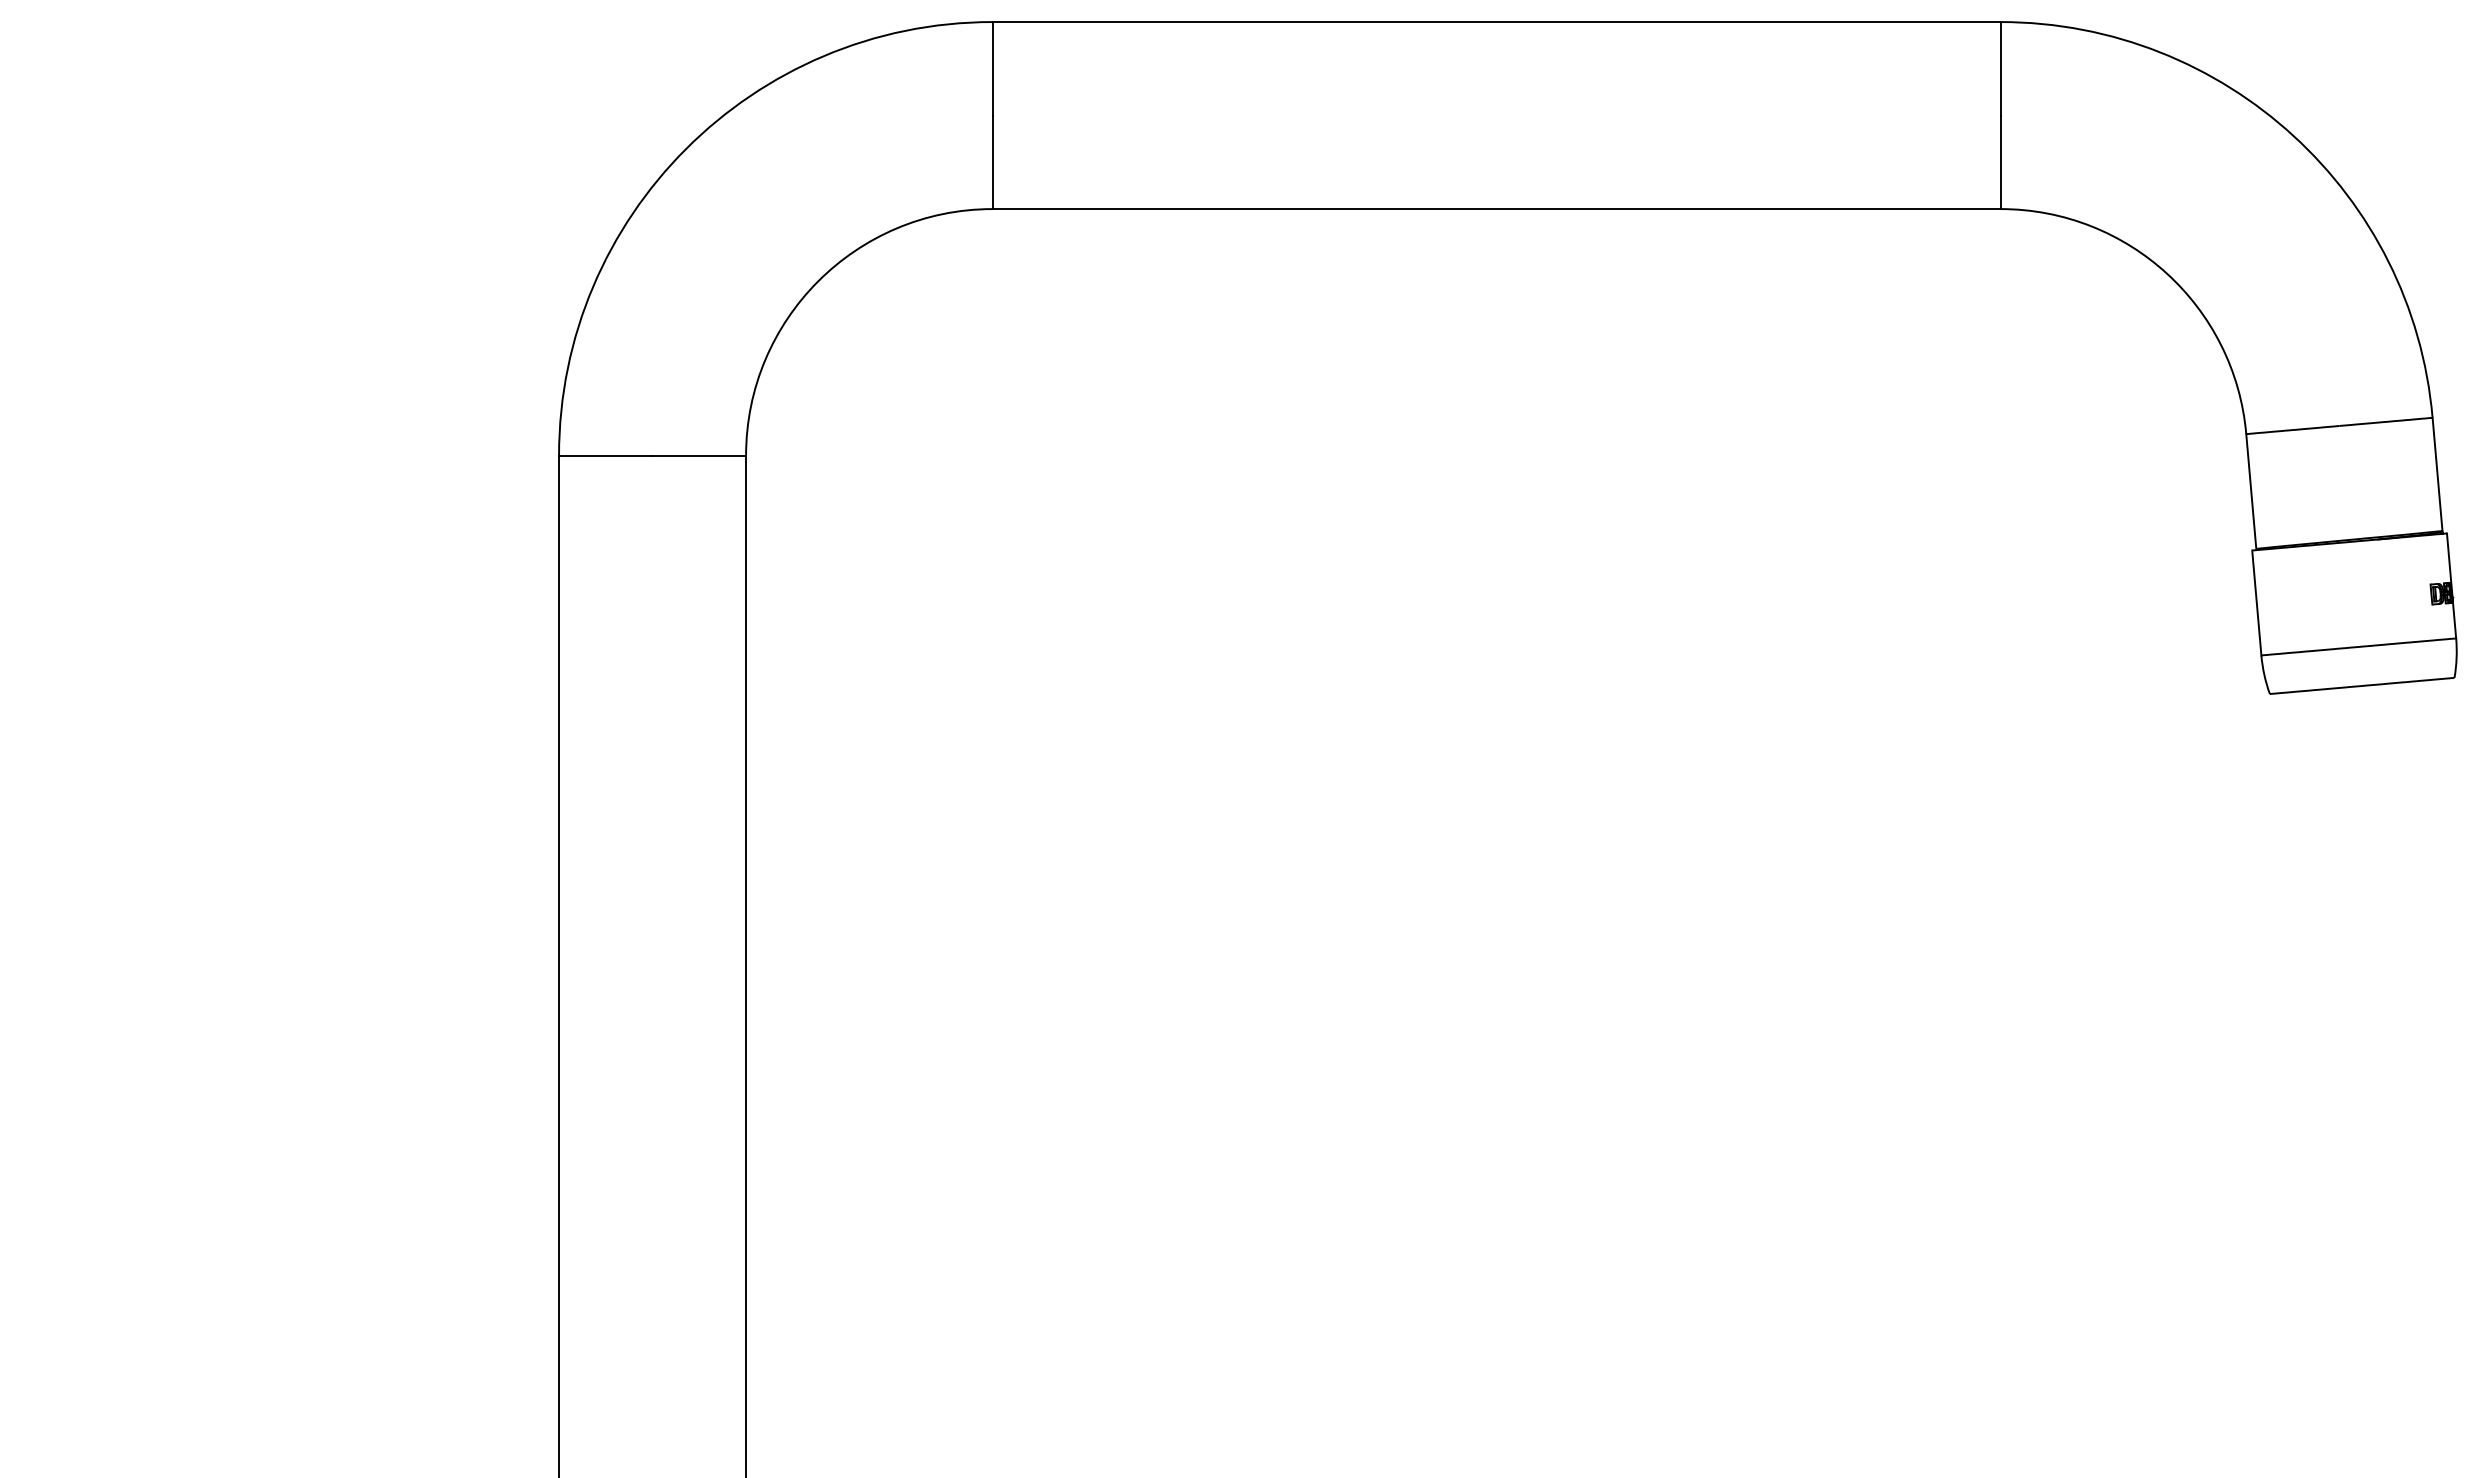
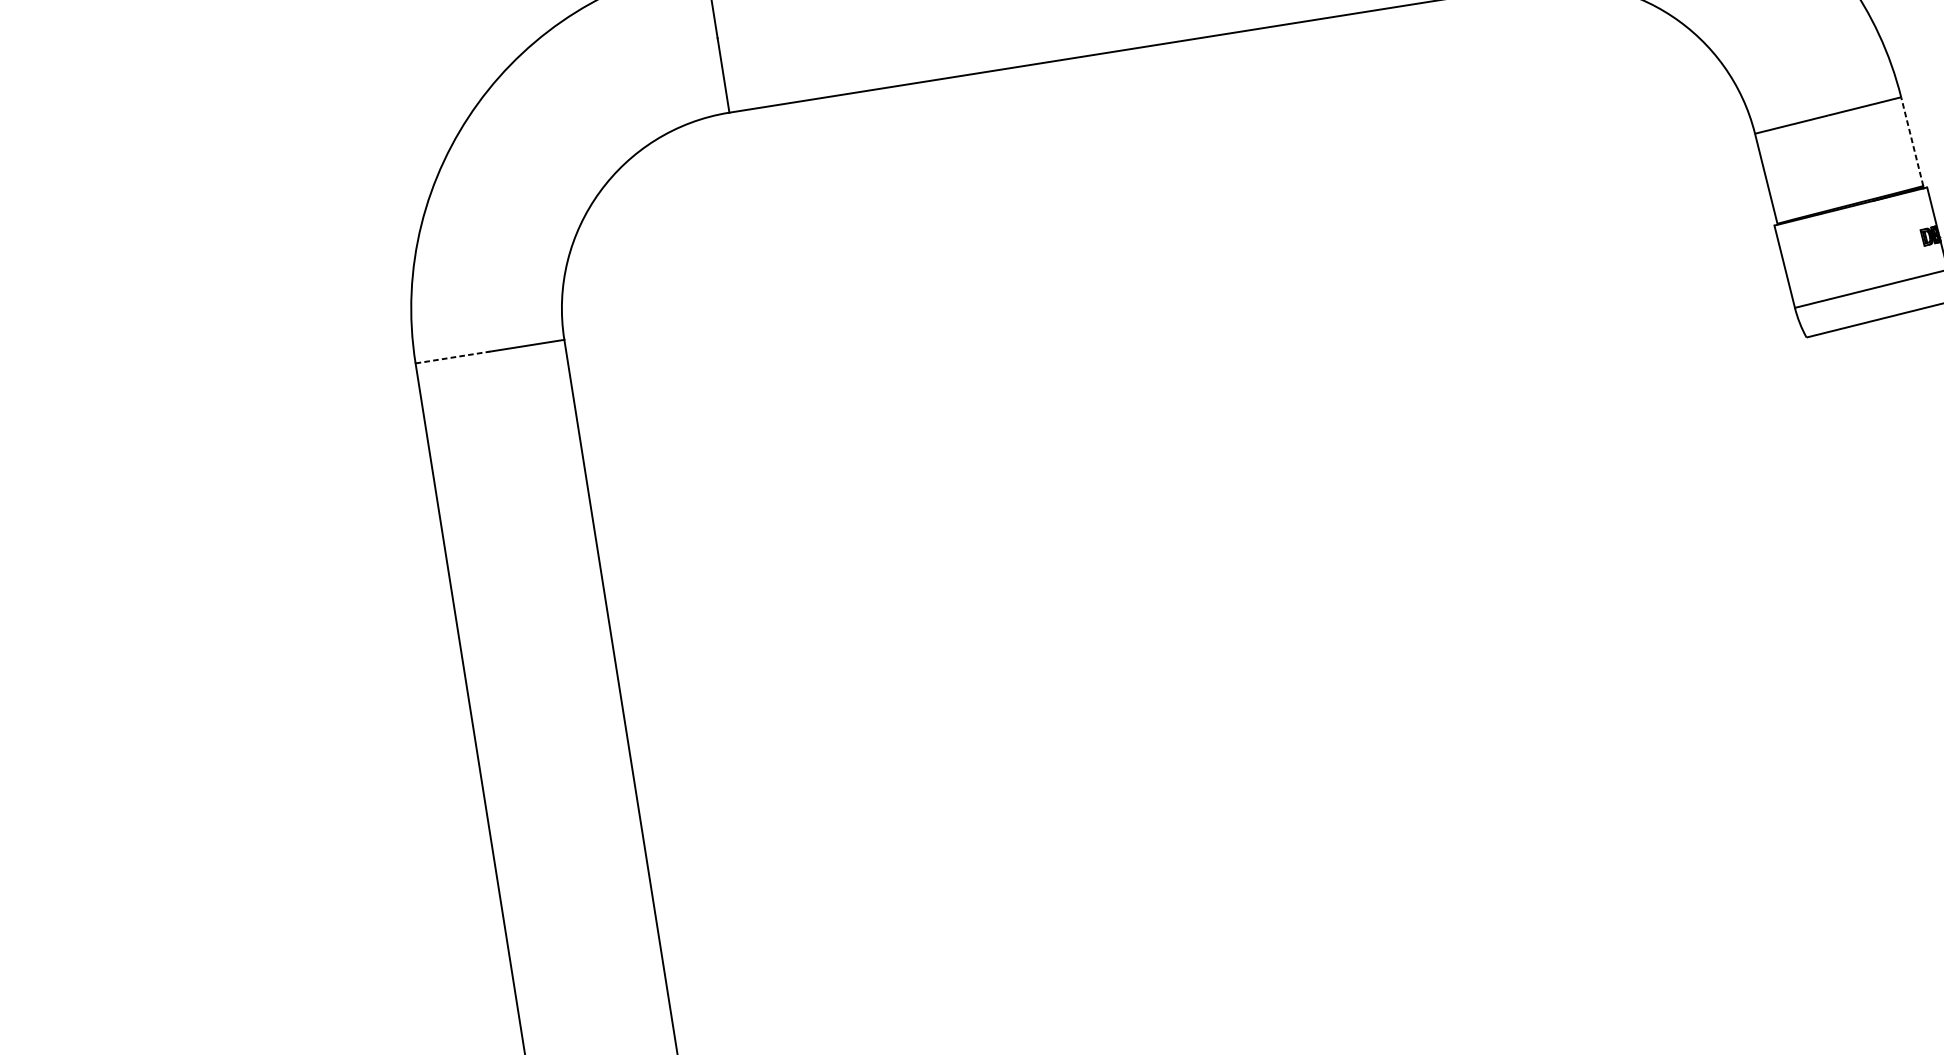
line: (605, 455) -> (452, 357), solid -> dashed
line: (2437, 474) -> (1912, 141), solid -> dashed

